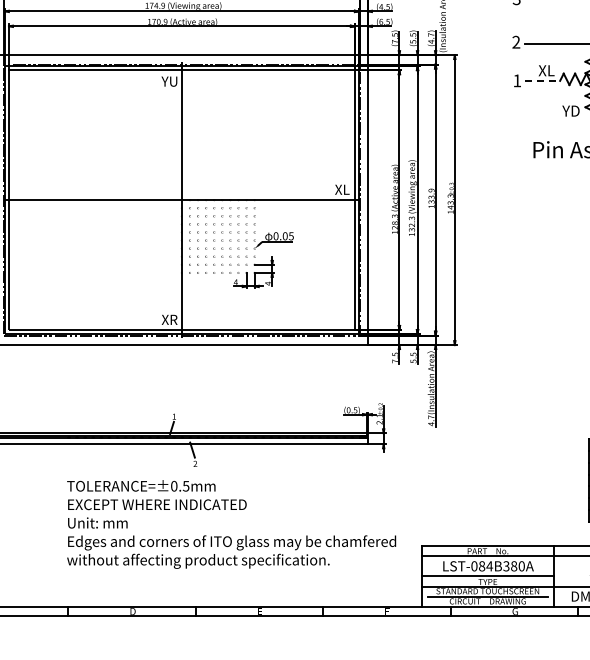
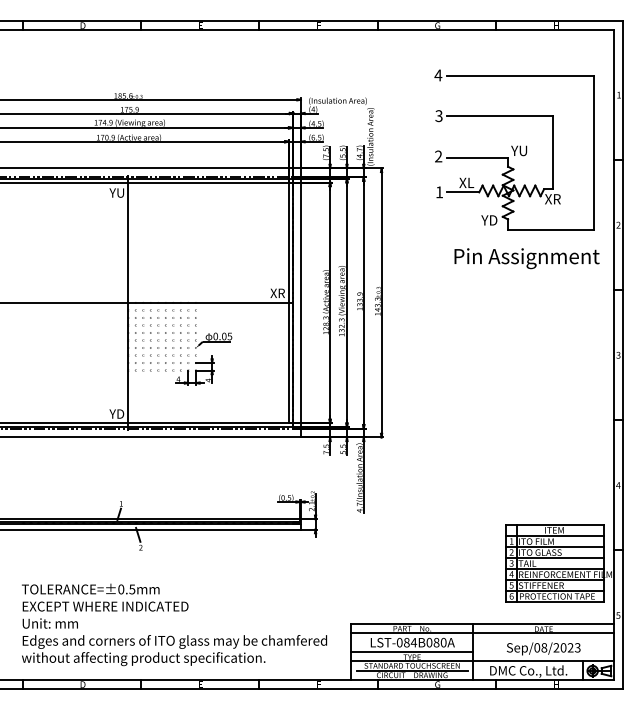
line: (543, 81) -> (463, 192), dashed -> solid
text: (348, 188) -> (282, 292), XL -> XR
text: (169, 319) -> (116, 413), XR -> YD
text: (231, 524) -> (174, 624), moved
text: (506, 566) -> (429, 642), LST-084B380A -> LST-084B080A

